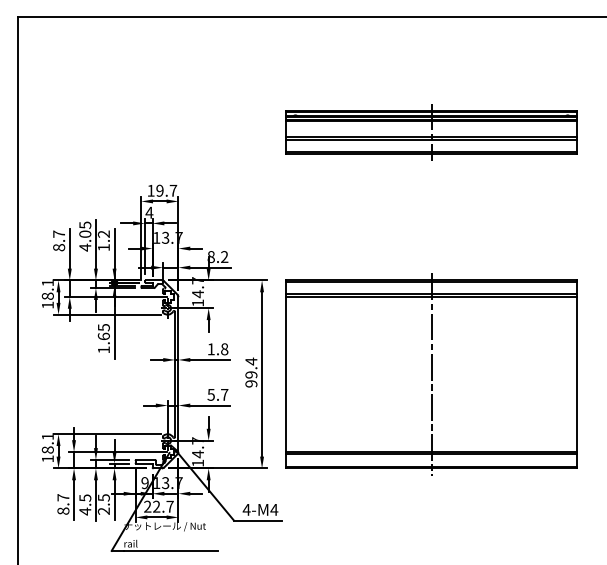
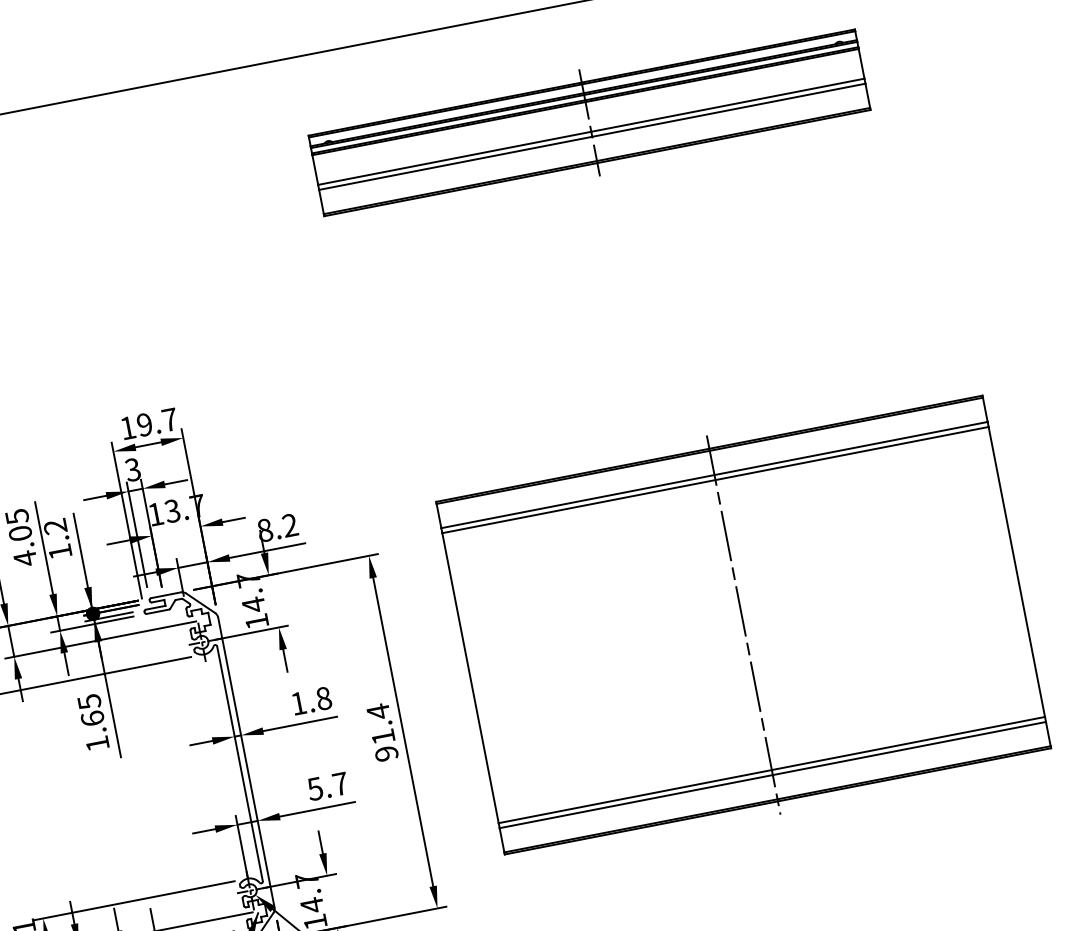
part: (431, 132) -> (589, 123), moved
text: (149, 212) -> (132, 469), 4 -> 3
text: (251, 374) -> (383, 736), 99.4 -> 91.4
part: (431, 374) -> (743, 625), moved

